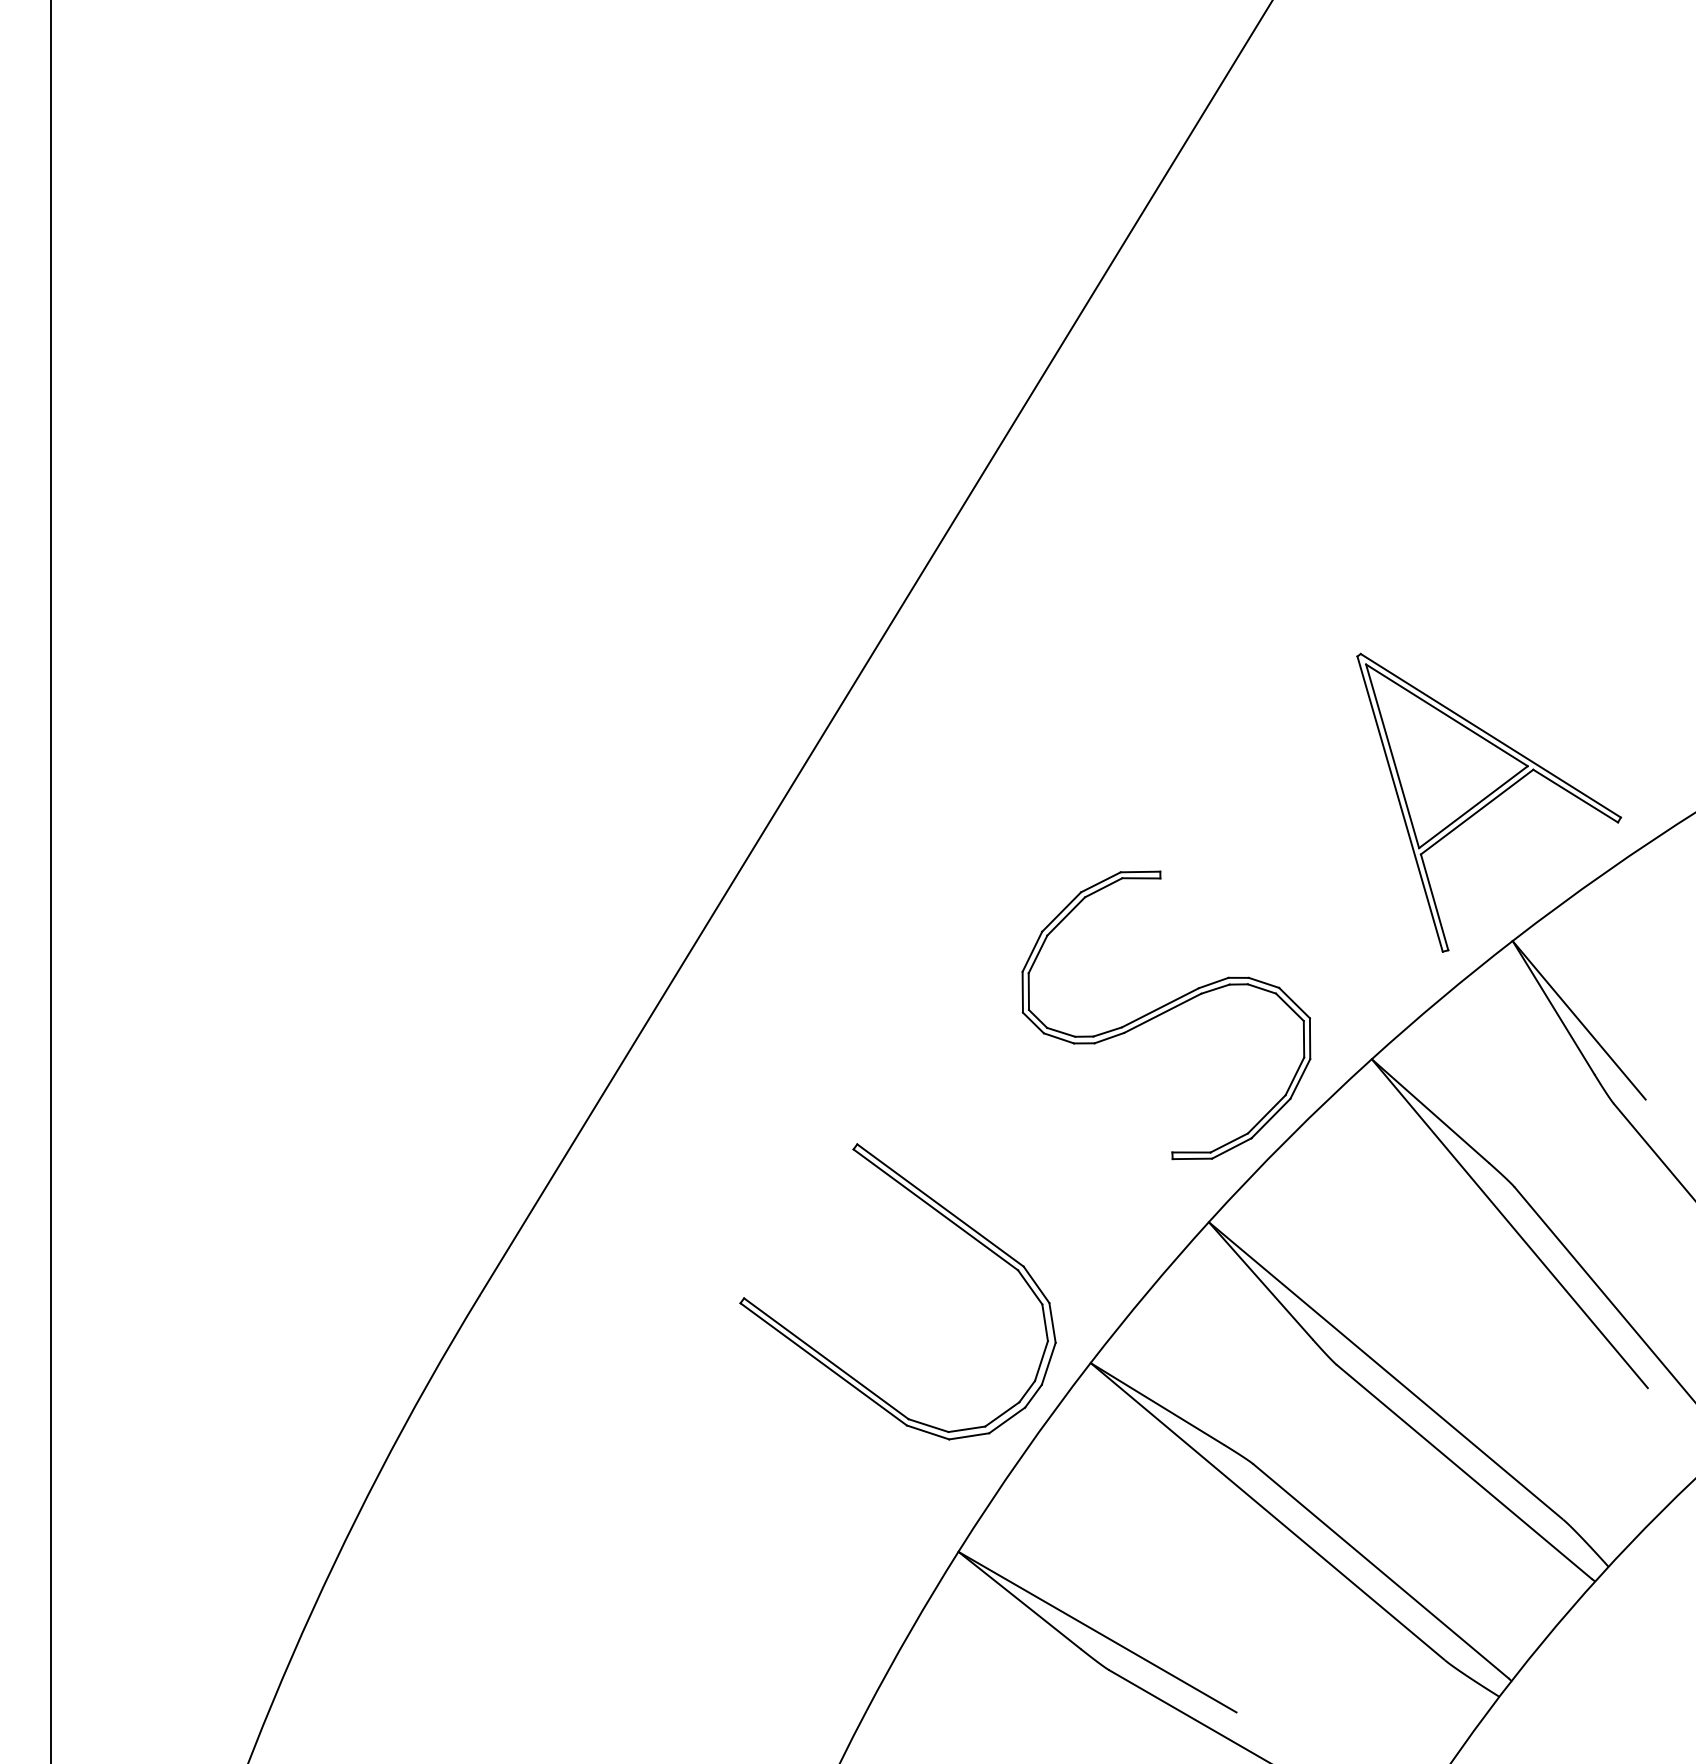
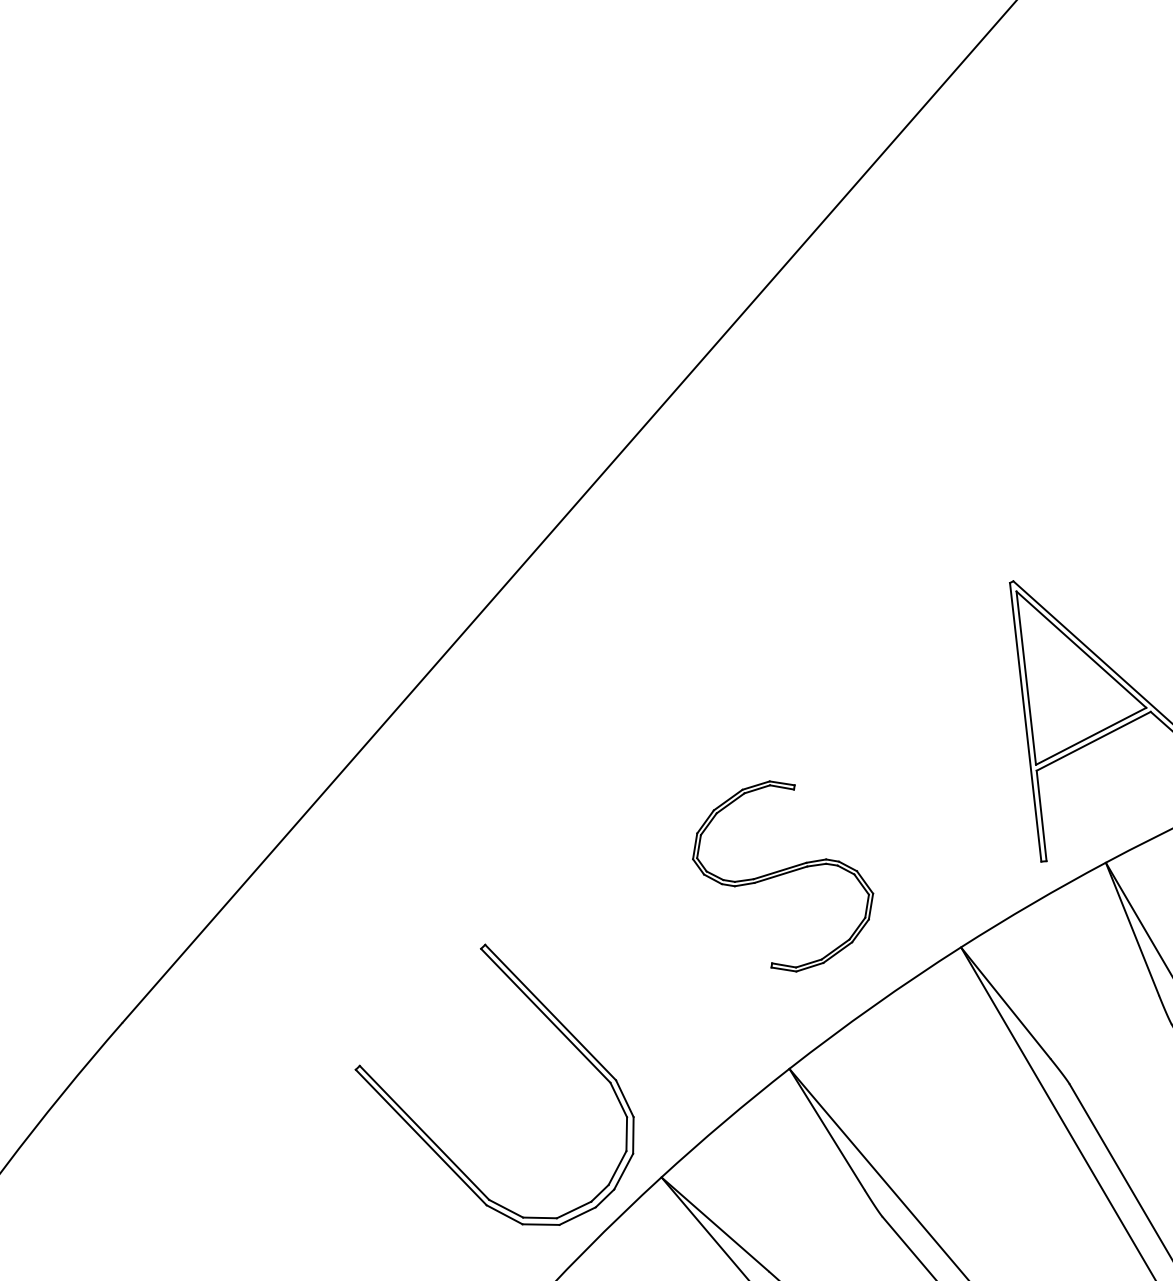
part: (1166, 1015) -> (783, 876), size x0.7

